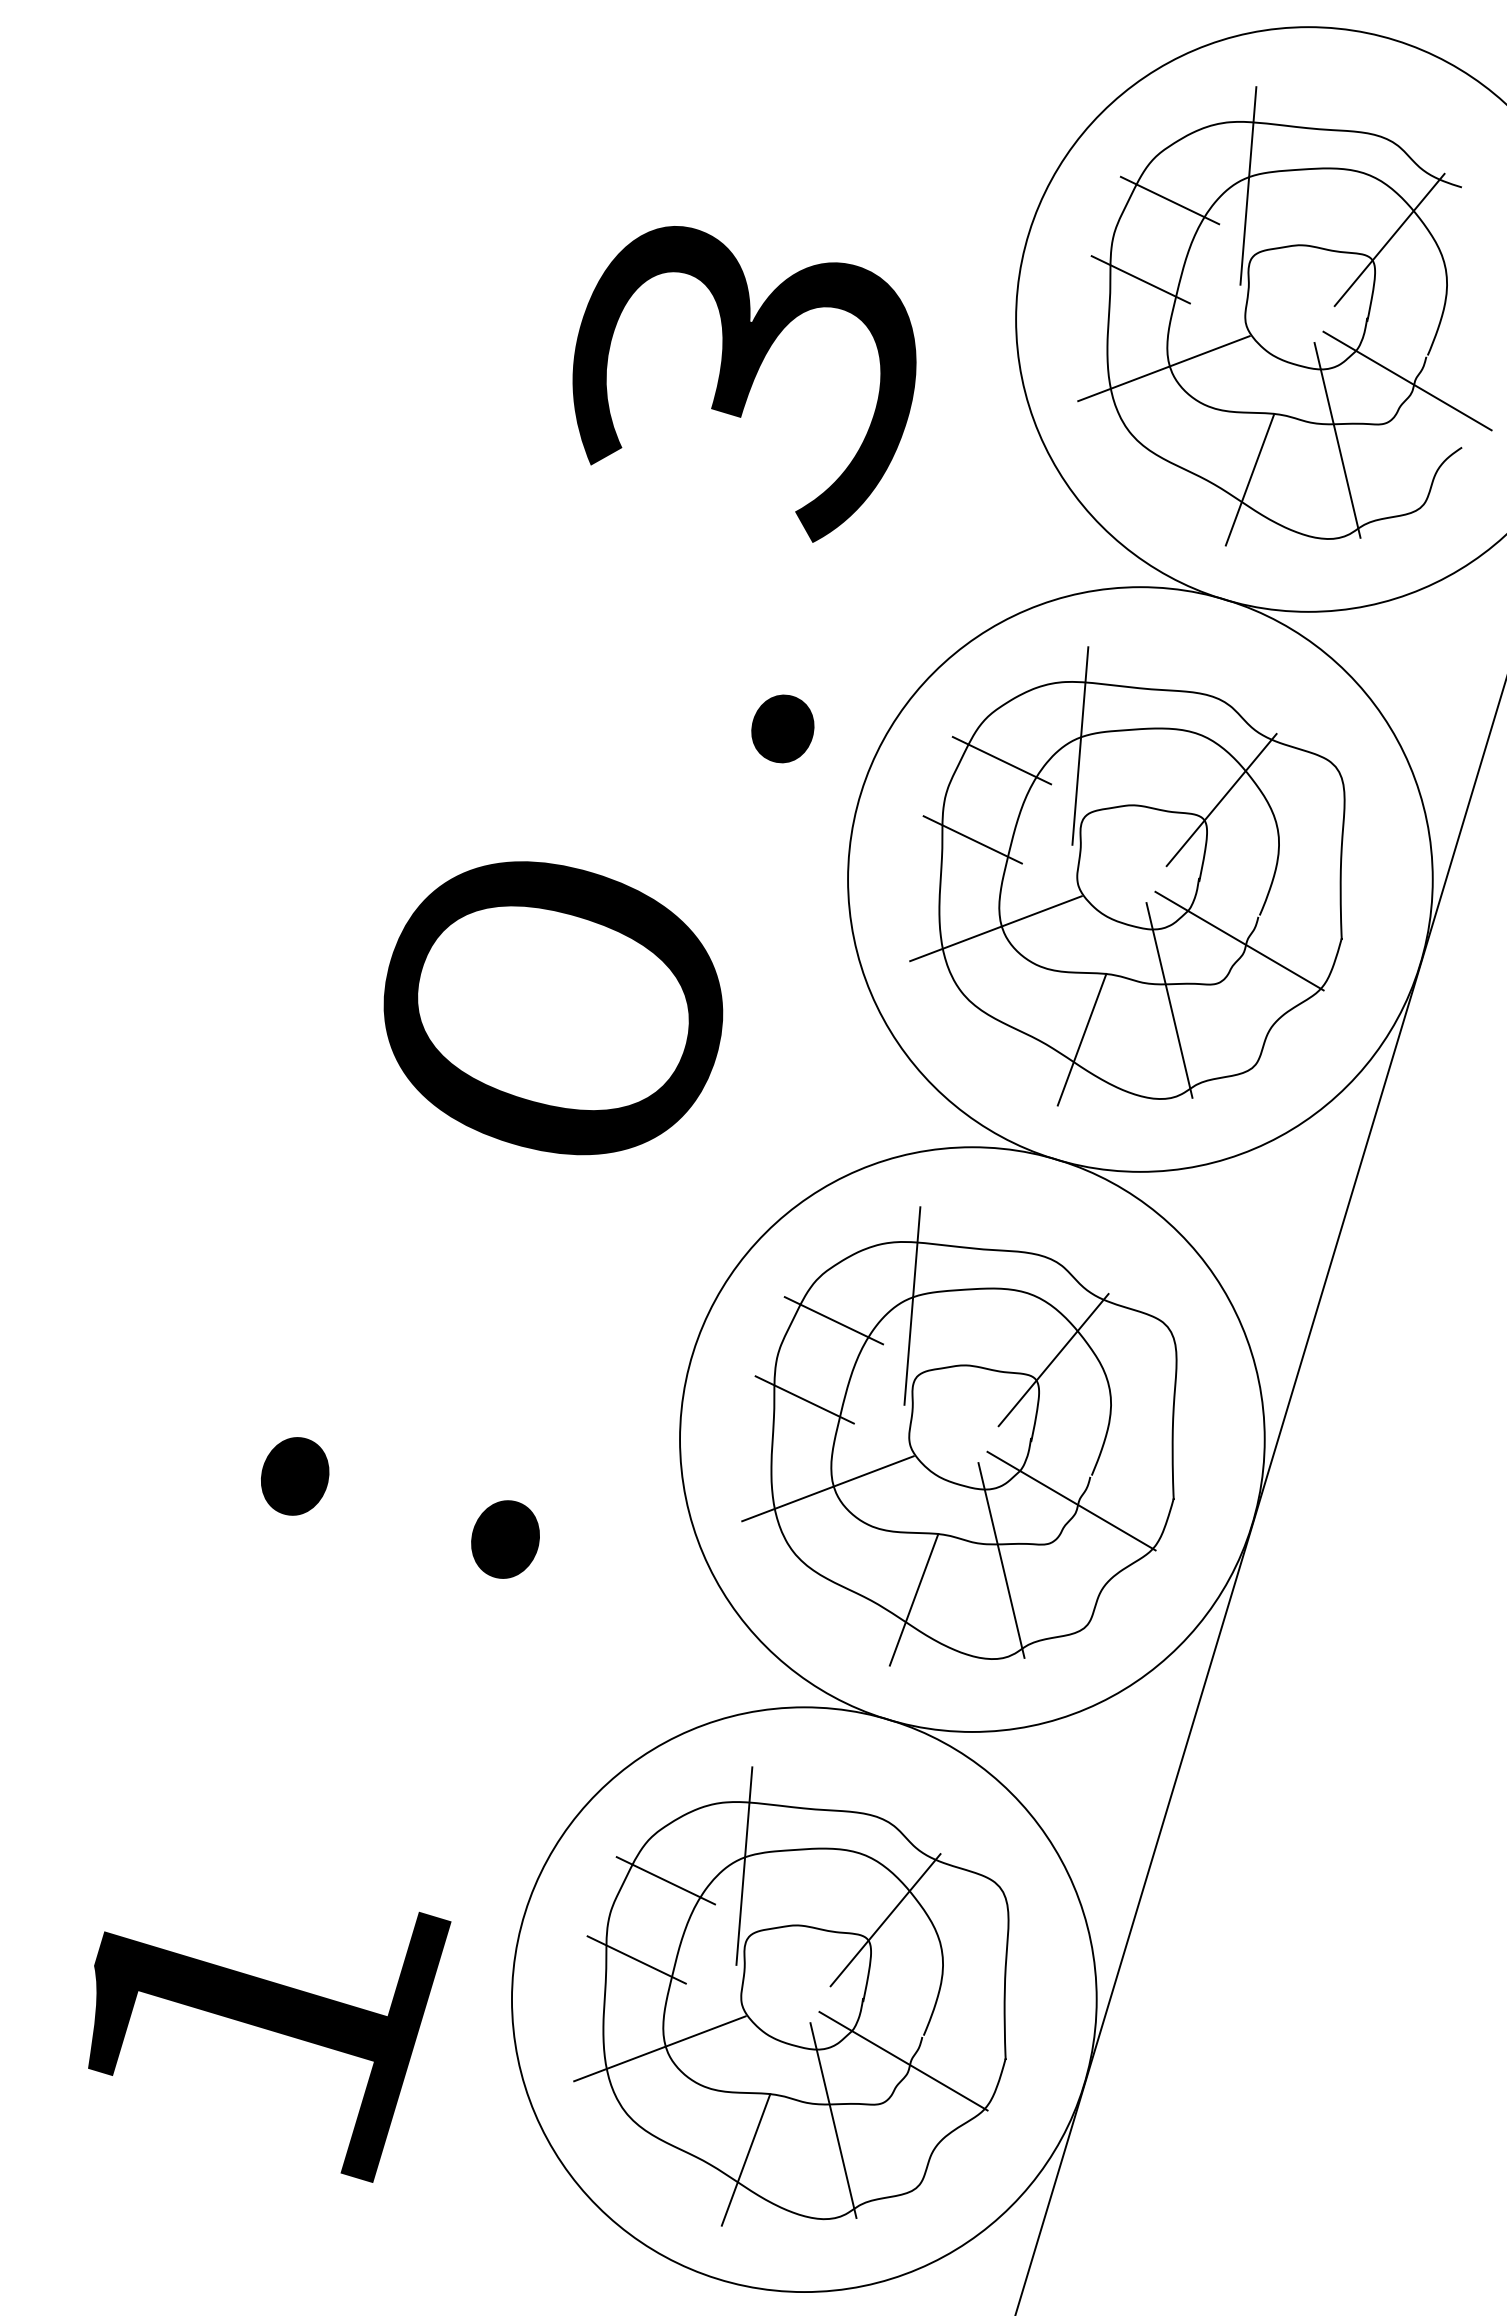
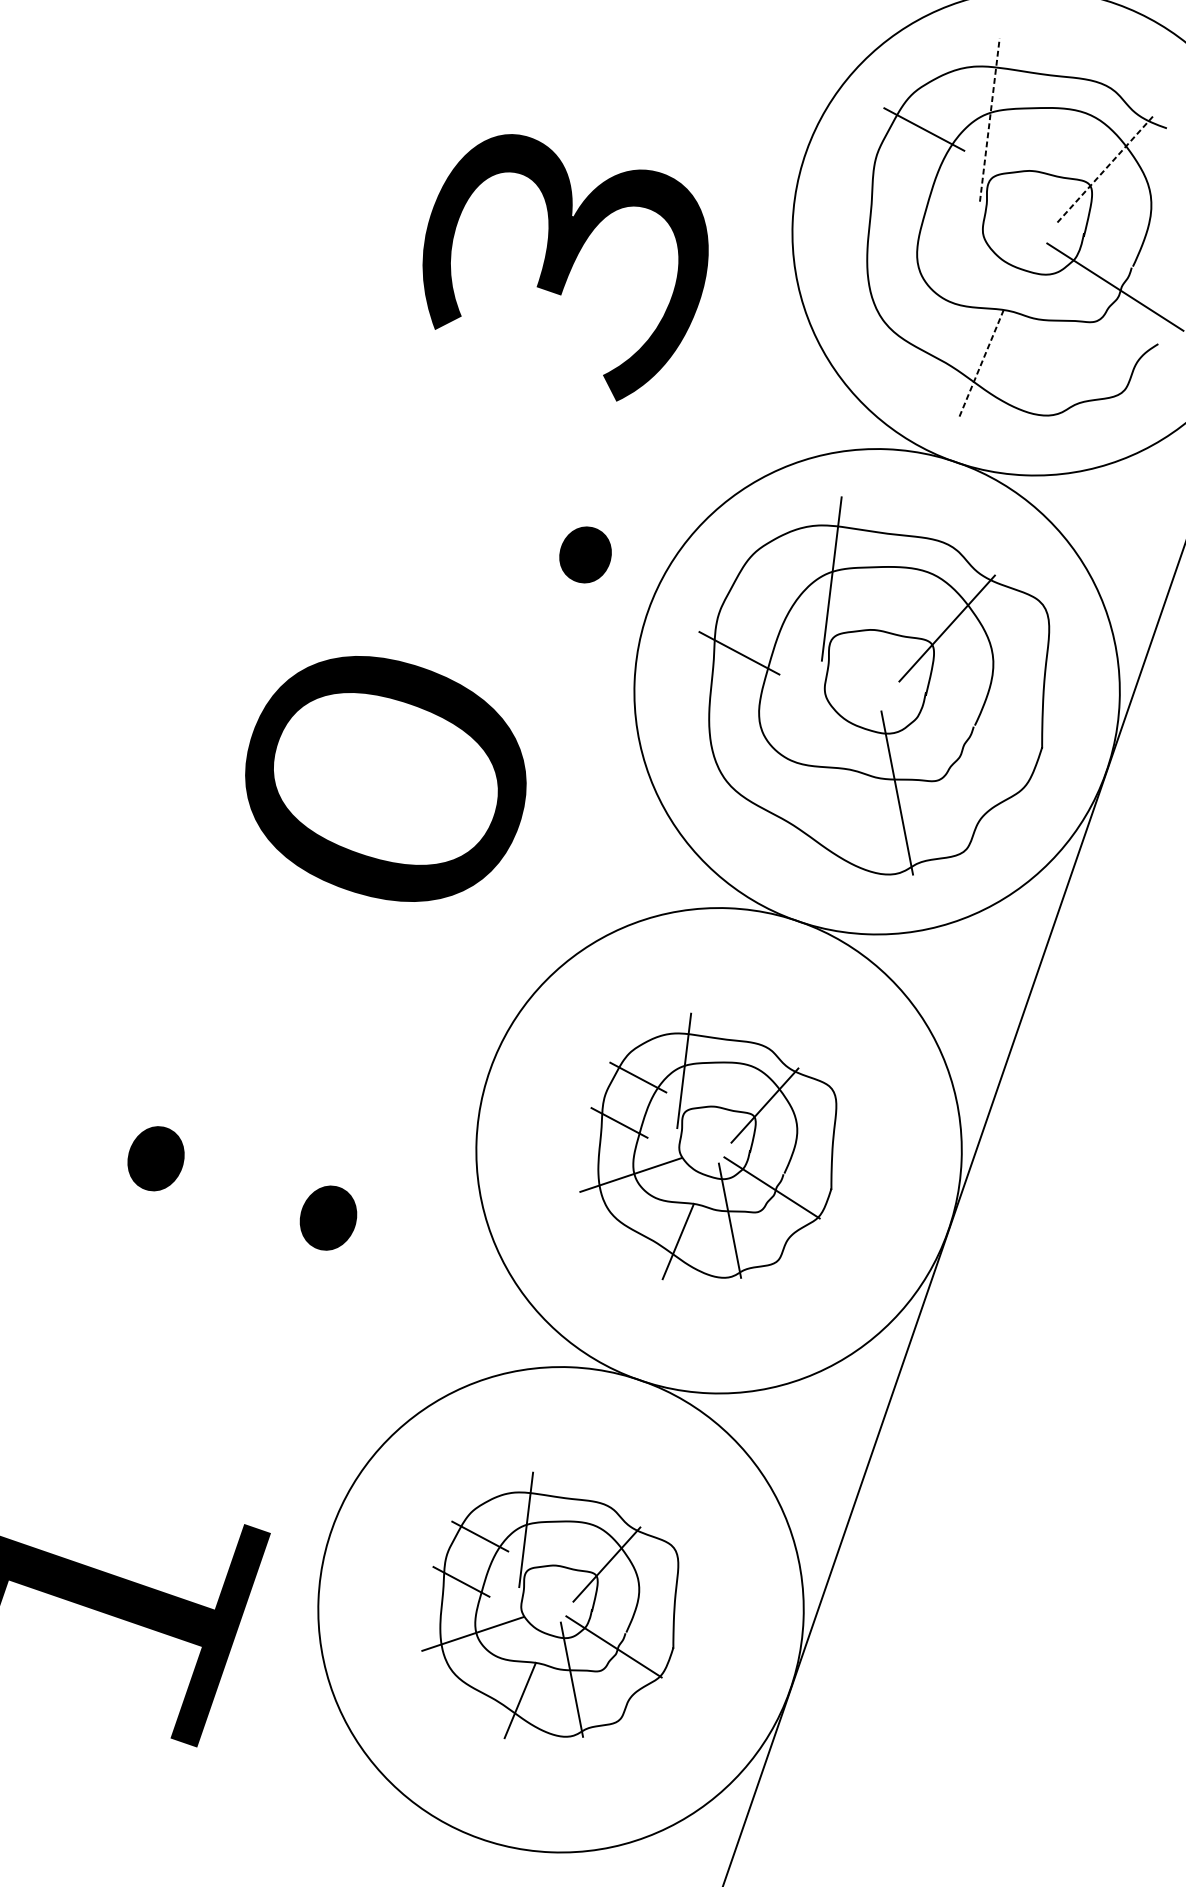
line: (1248, 185) -> (989, 119), solid -> dashed
line: (1389, 239) -> (1105, 169), solid -> dashed
line: (1140, 279) -> (897, 194), removed
line: (1163, 368) -> (913, 268), removed
line: (1337, 439) -> (1055, 333), removed
line: (1249, 480) -> (980, 364), solid -> dashed
line: (1001, 760) -> (765, 588), removed
line: (995, 928) -> (755, 727), removed
line: (1239, 940) -> (957, 745), removed
line: (1081, 1039) -> (822, 822), removed
part: (959, 1436) -> (708, 1147), size x0.7
part: (791, 1996) -> (550, 1606), size x0.7

